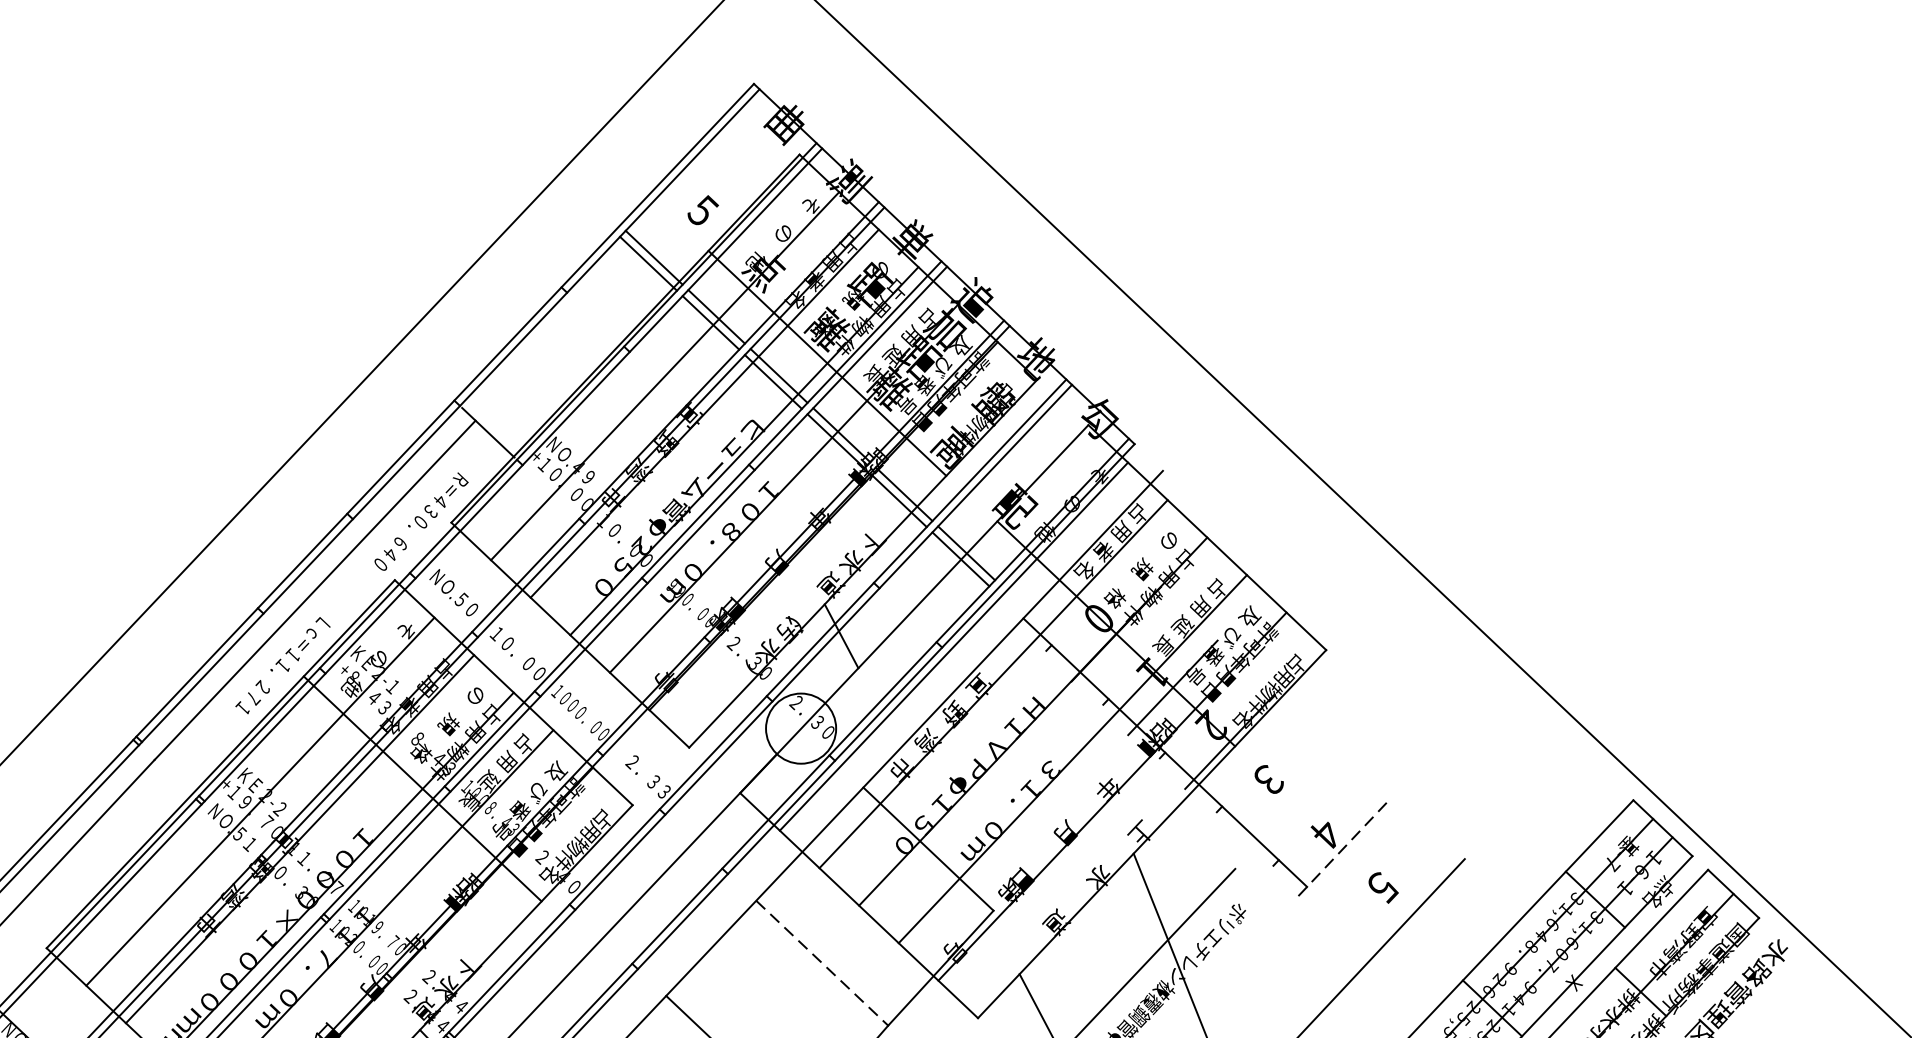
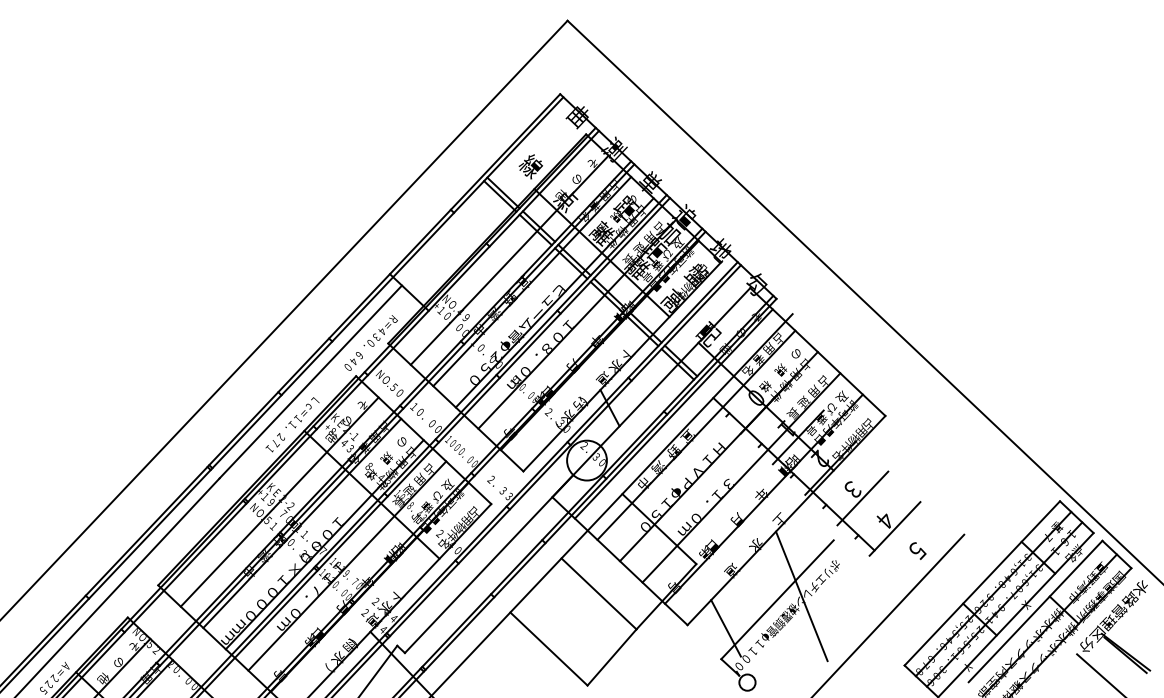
text: (701, 211) -> (530, 166), ５ -> 線
line: (1285, 795) -> (862, 498), added
line: (1343, 848) -> (895, 528), dashed -> solid
line: (823, 962) -> (599, 593), dashed -> solid

